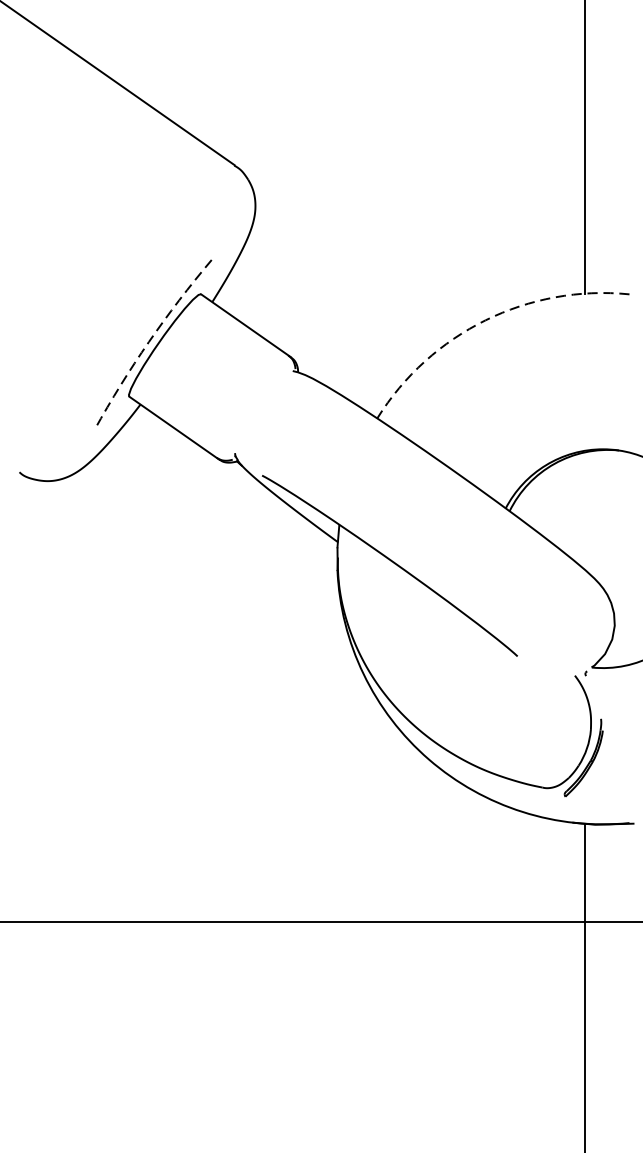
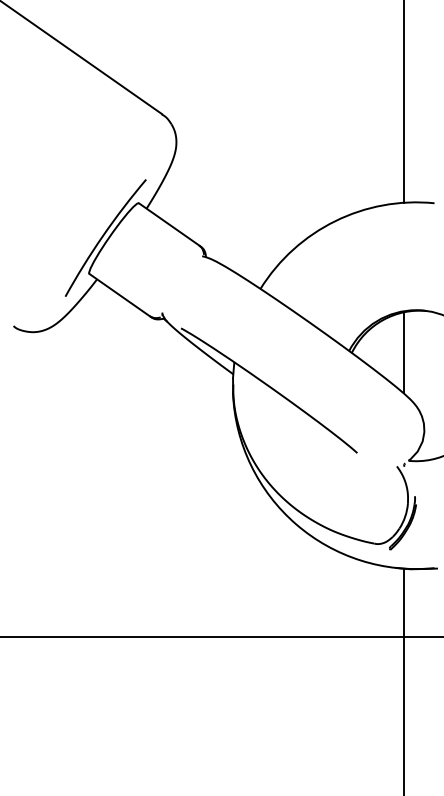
arc: (485, 320) -> (335, 221), dashed -> solid
arc: (148, 342) -> (102, 236), dashed -> solid
line: (584, 510) -> (403, 352), added

